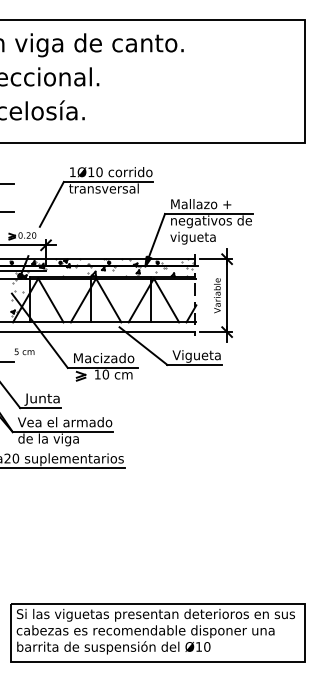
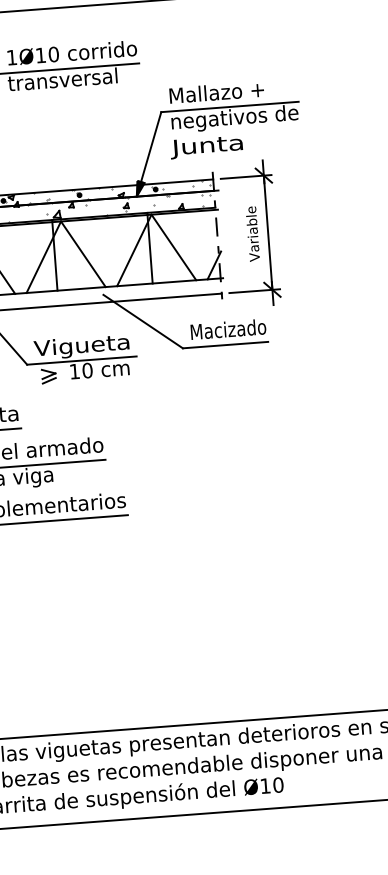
text: (192, 237) -> (207, 145), vigueta -> Junta
text: (196, 356) -> (227, 331), Vigueta -> Macizado
text: (103, 359) -> (82, 347), Macizado -> Vigueta

